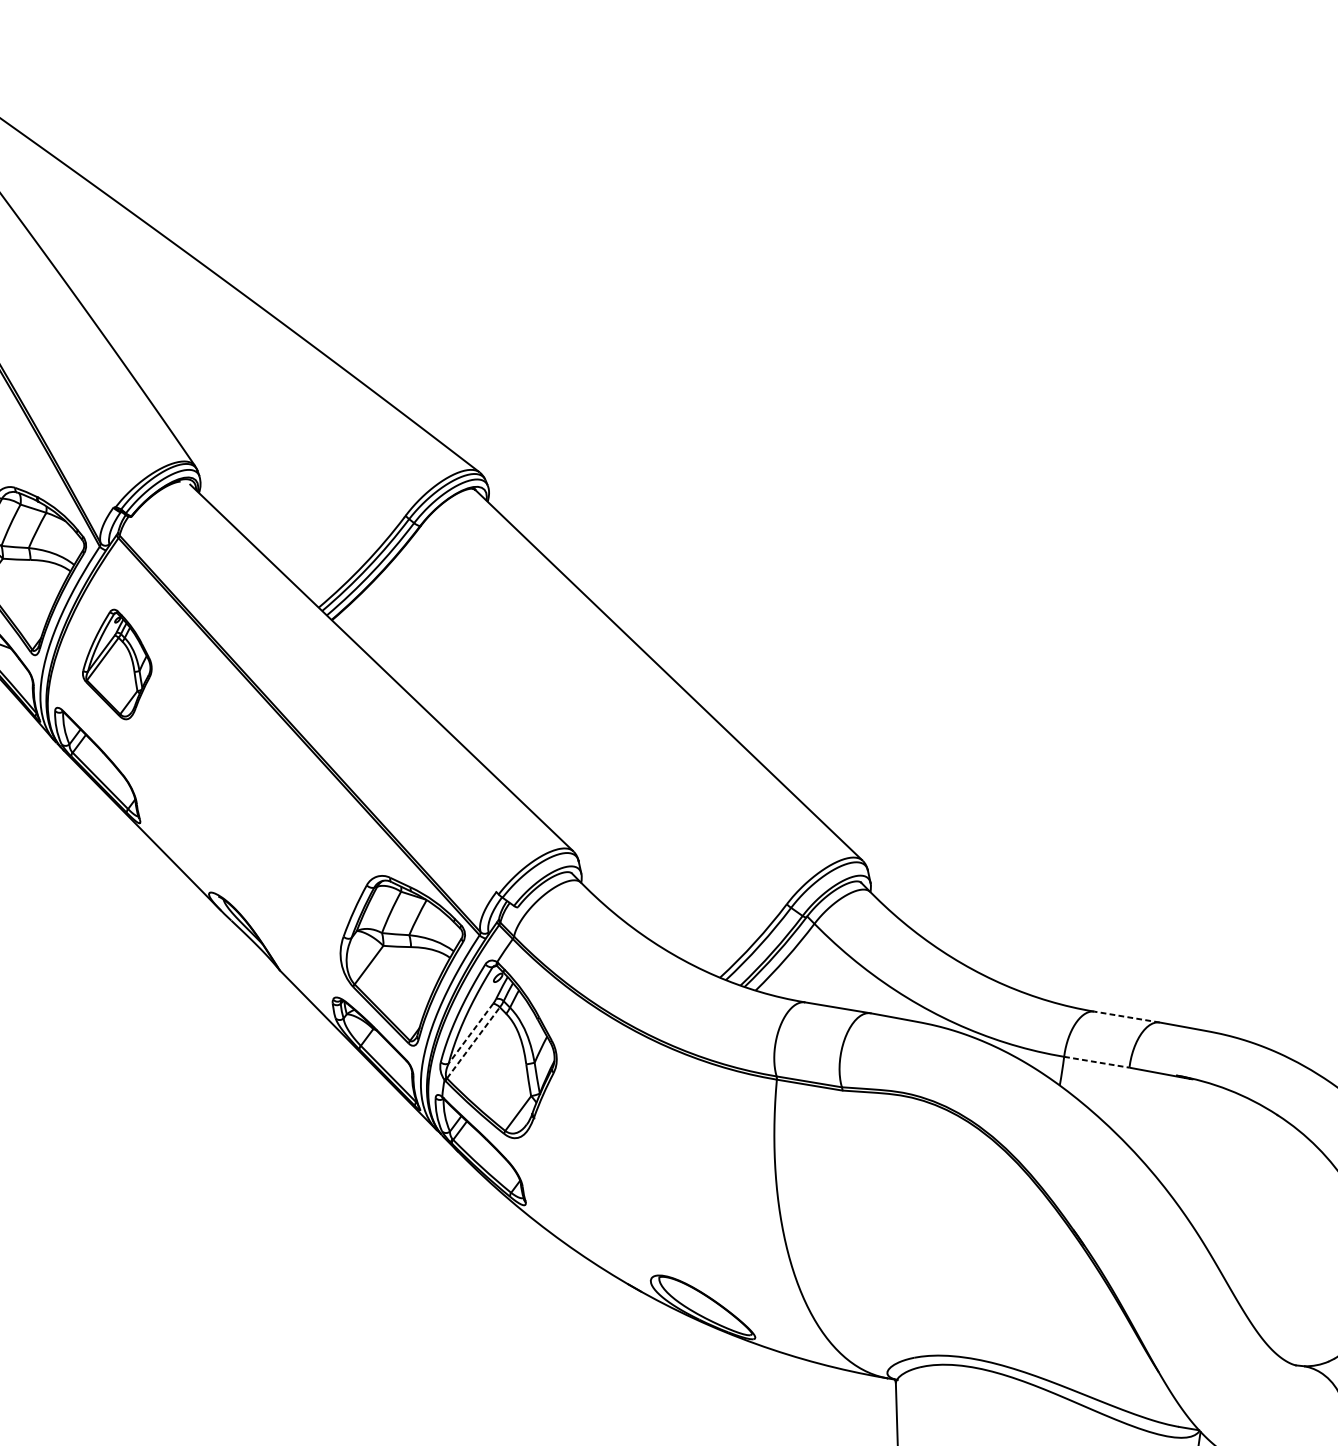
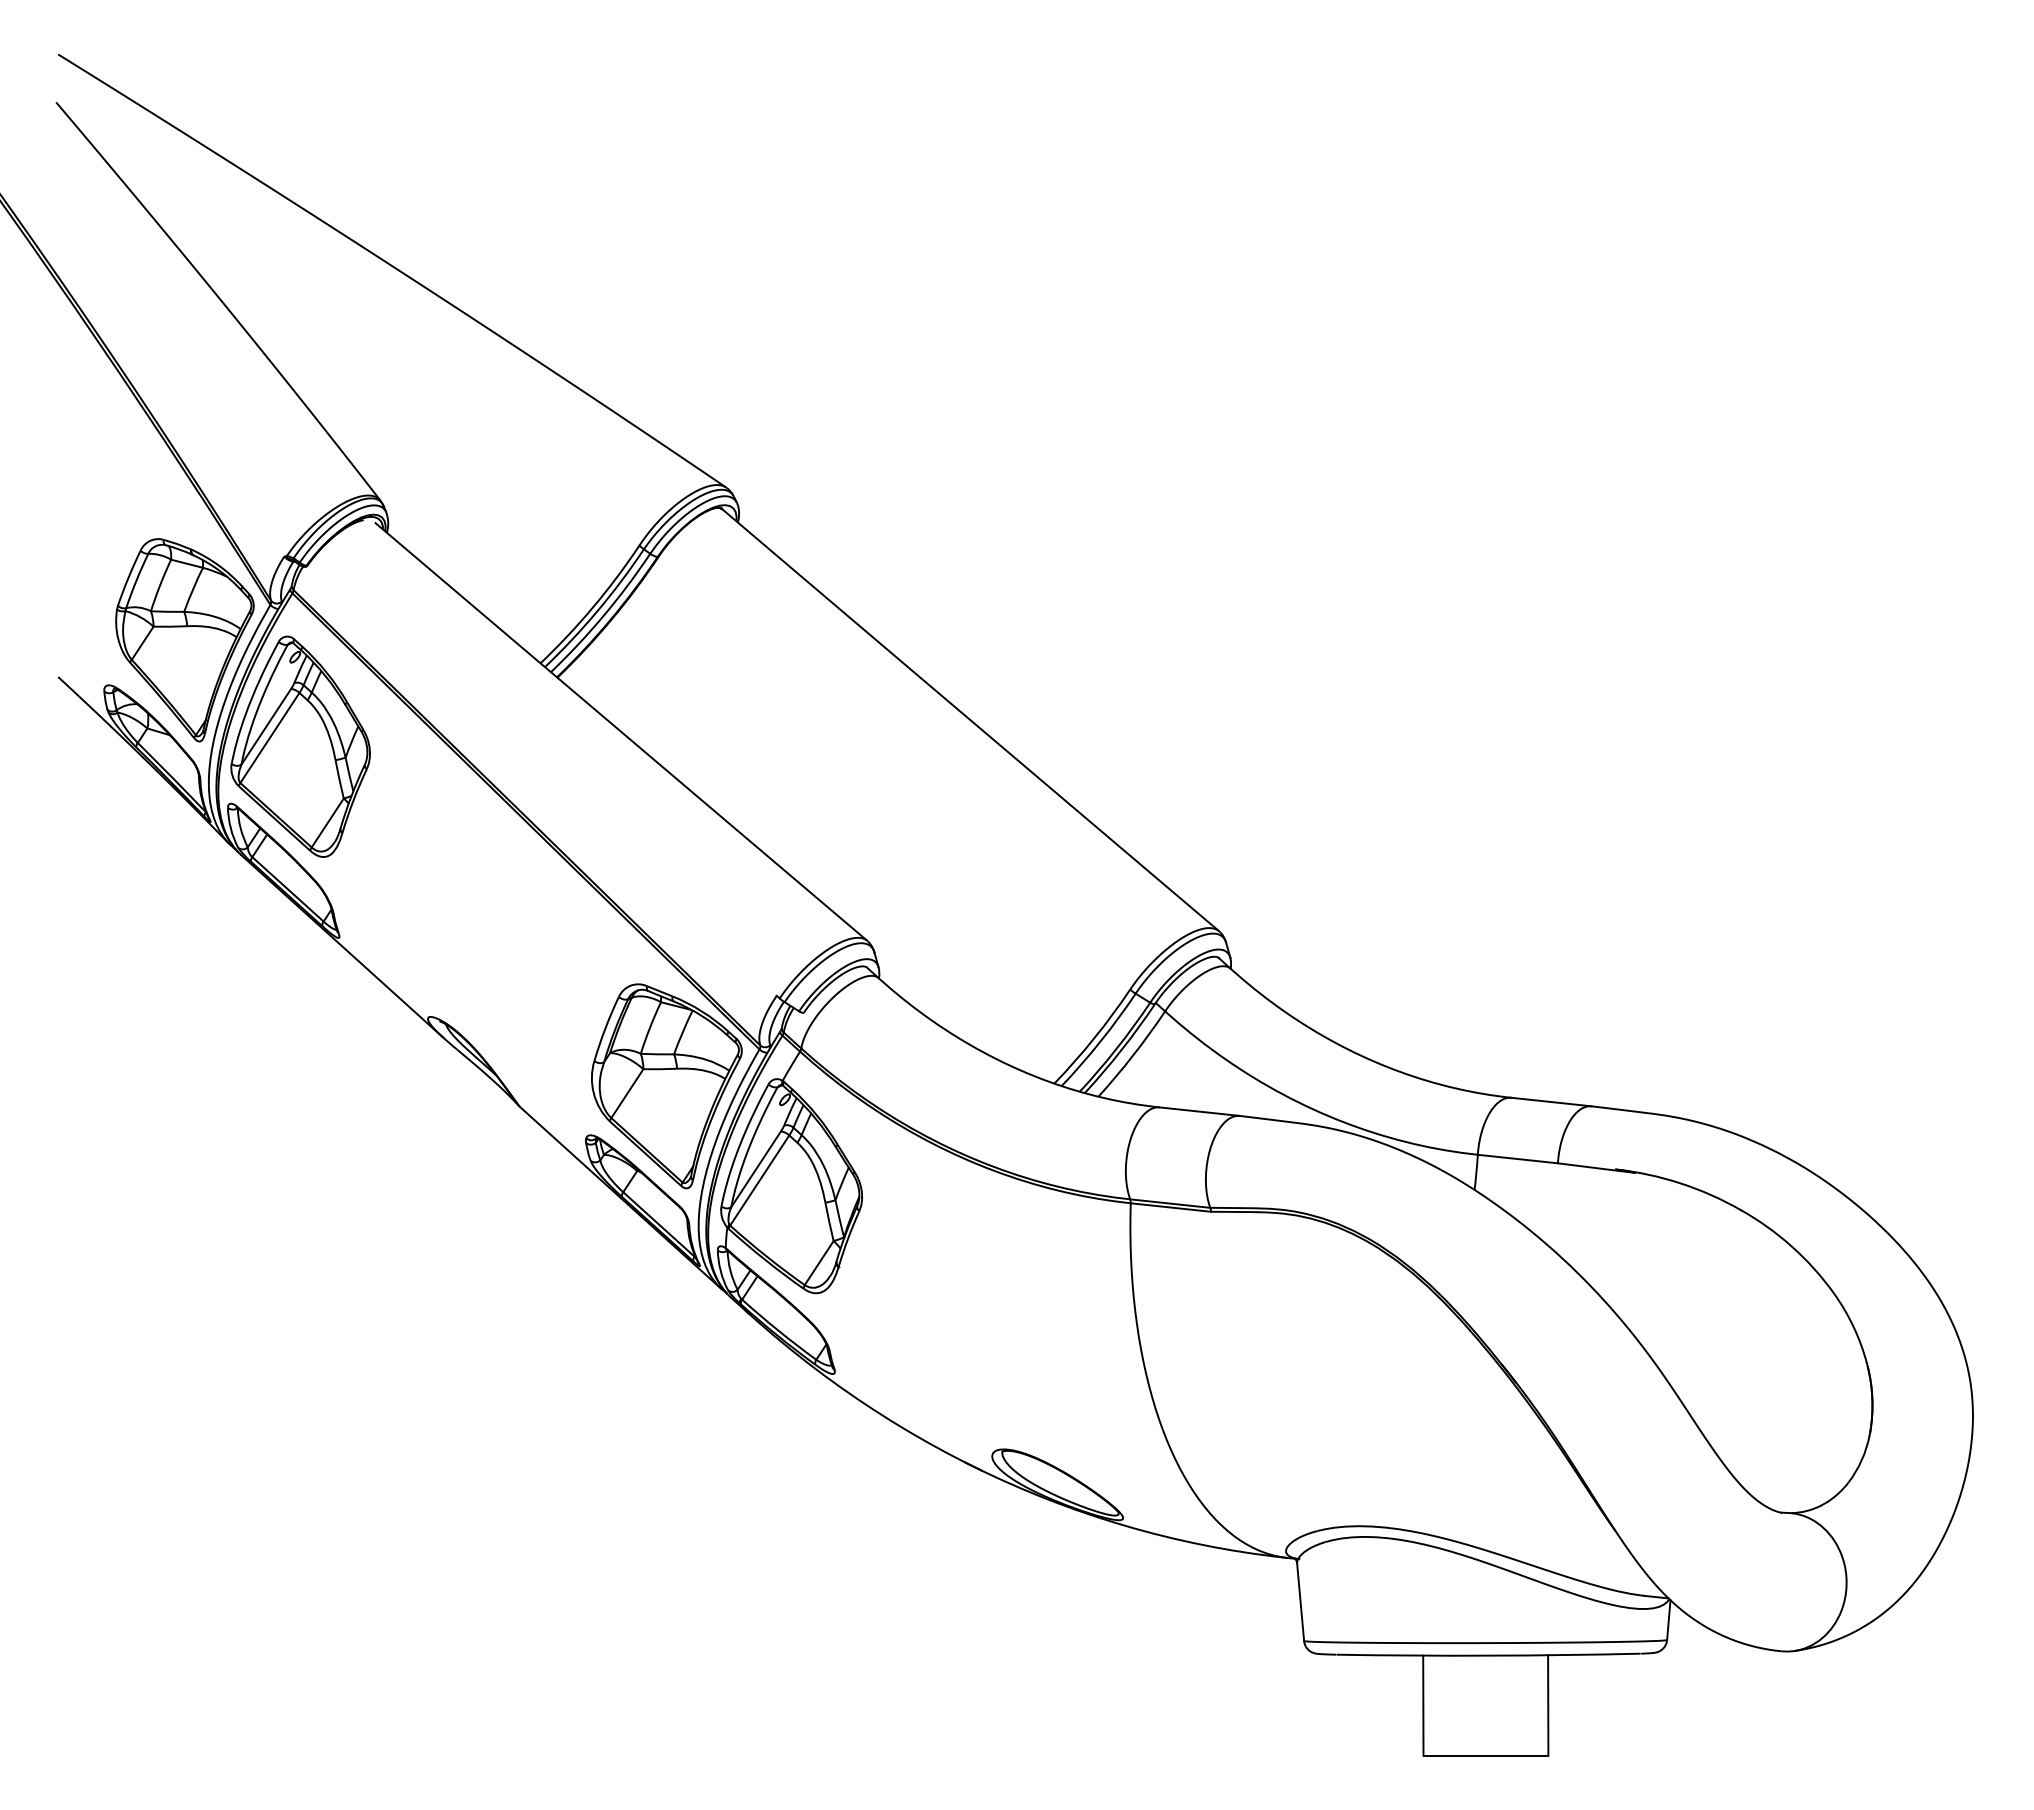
part: (117, 664) -> (300, 746), size x1.67
line: (1126, 1017) -> (1550, 1102), dashed -> solid
line: (470, 1033) -> (755, 1169), dashed -> solid
line: (473, 1042) -> (759, 1180), dashed -> solid
line: (1097, 1062) -> (1518, 1159), dashed -> solid

